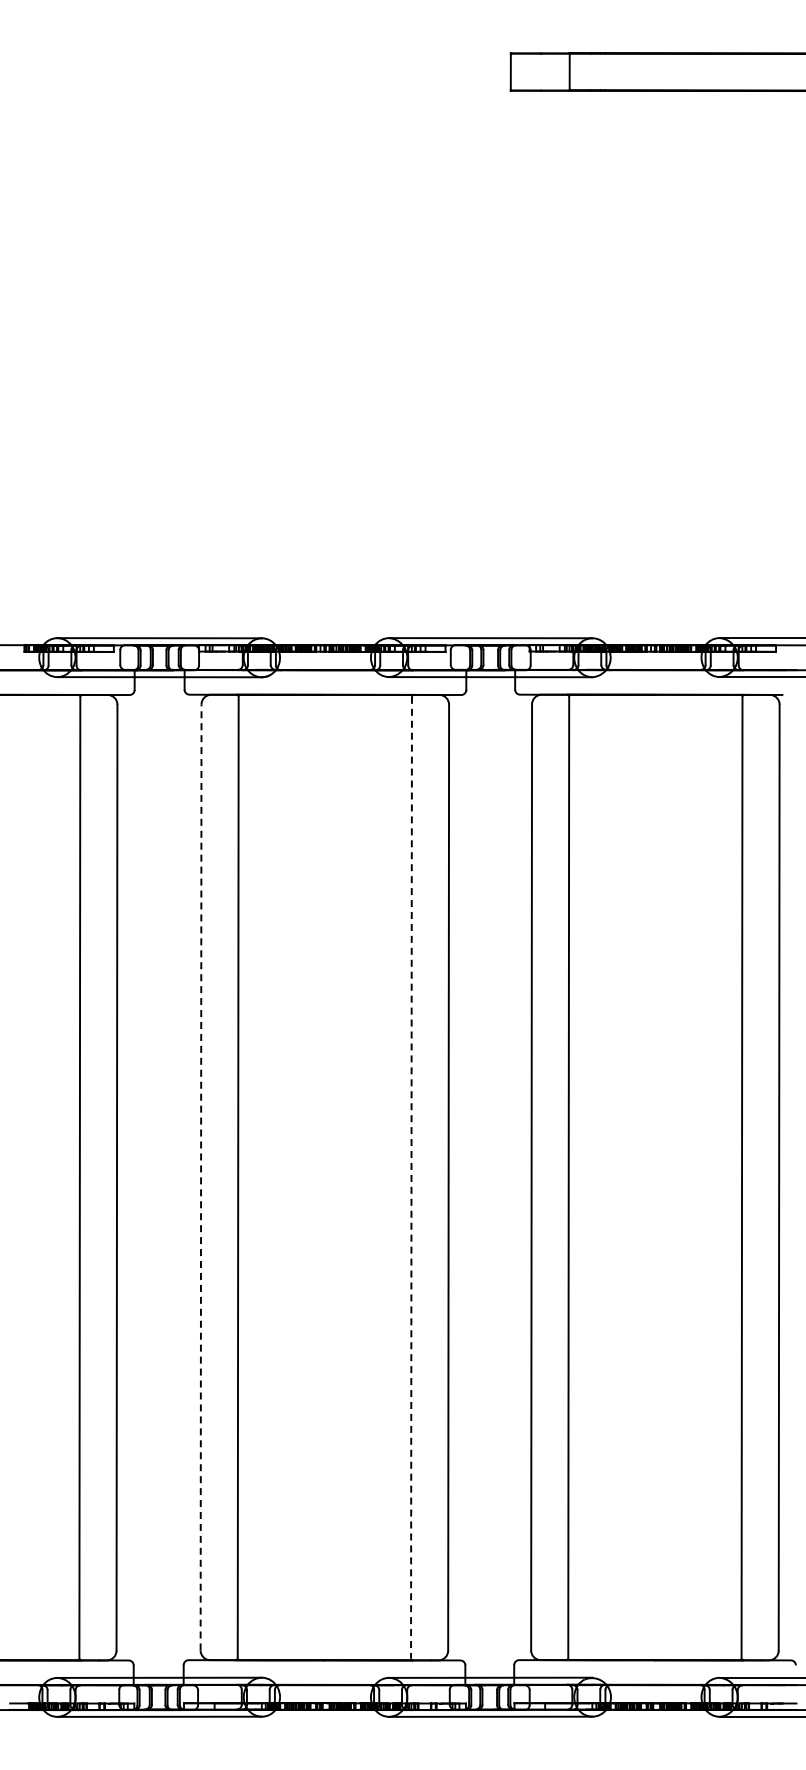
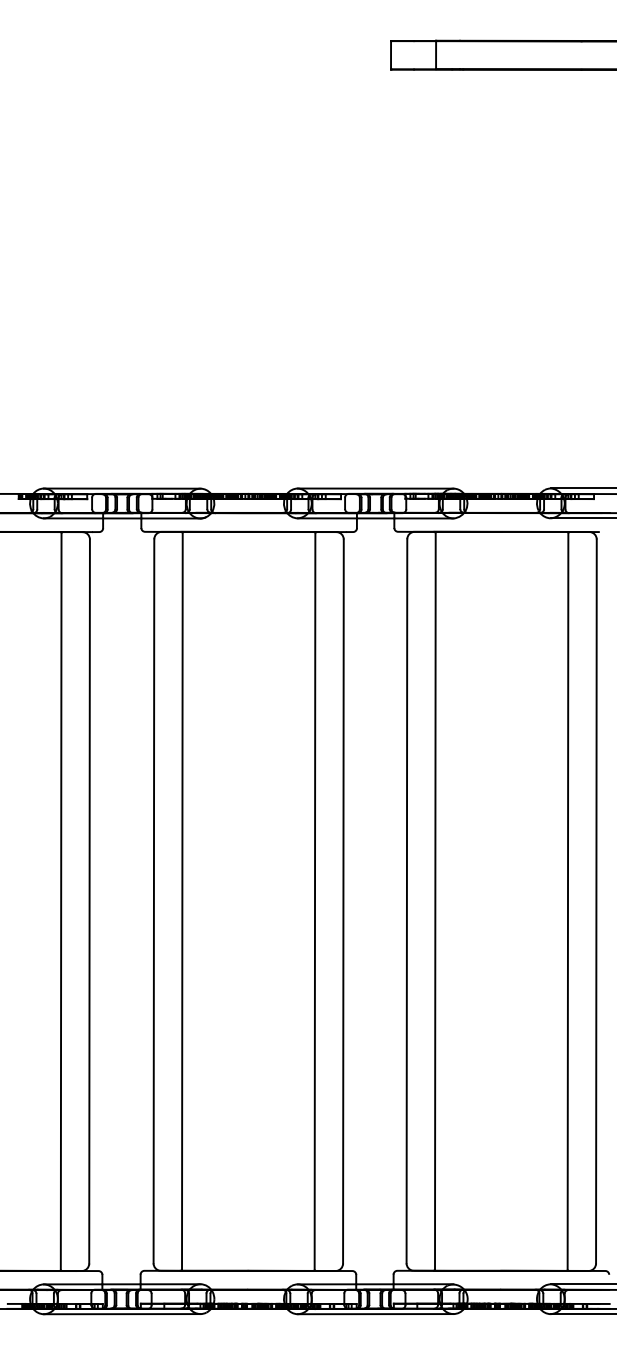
line: (201, 1177) -> (154, 901), dashed -> solid
line: (411, 1177) -> (315, 901), dashed -> solid

